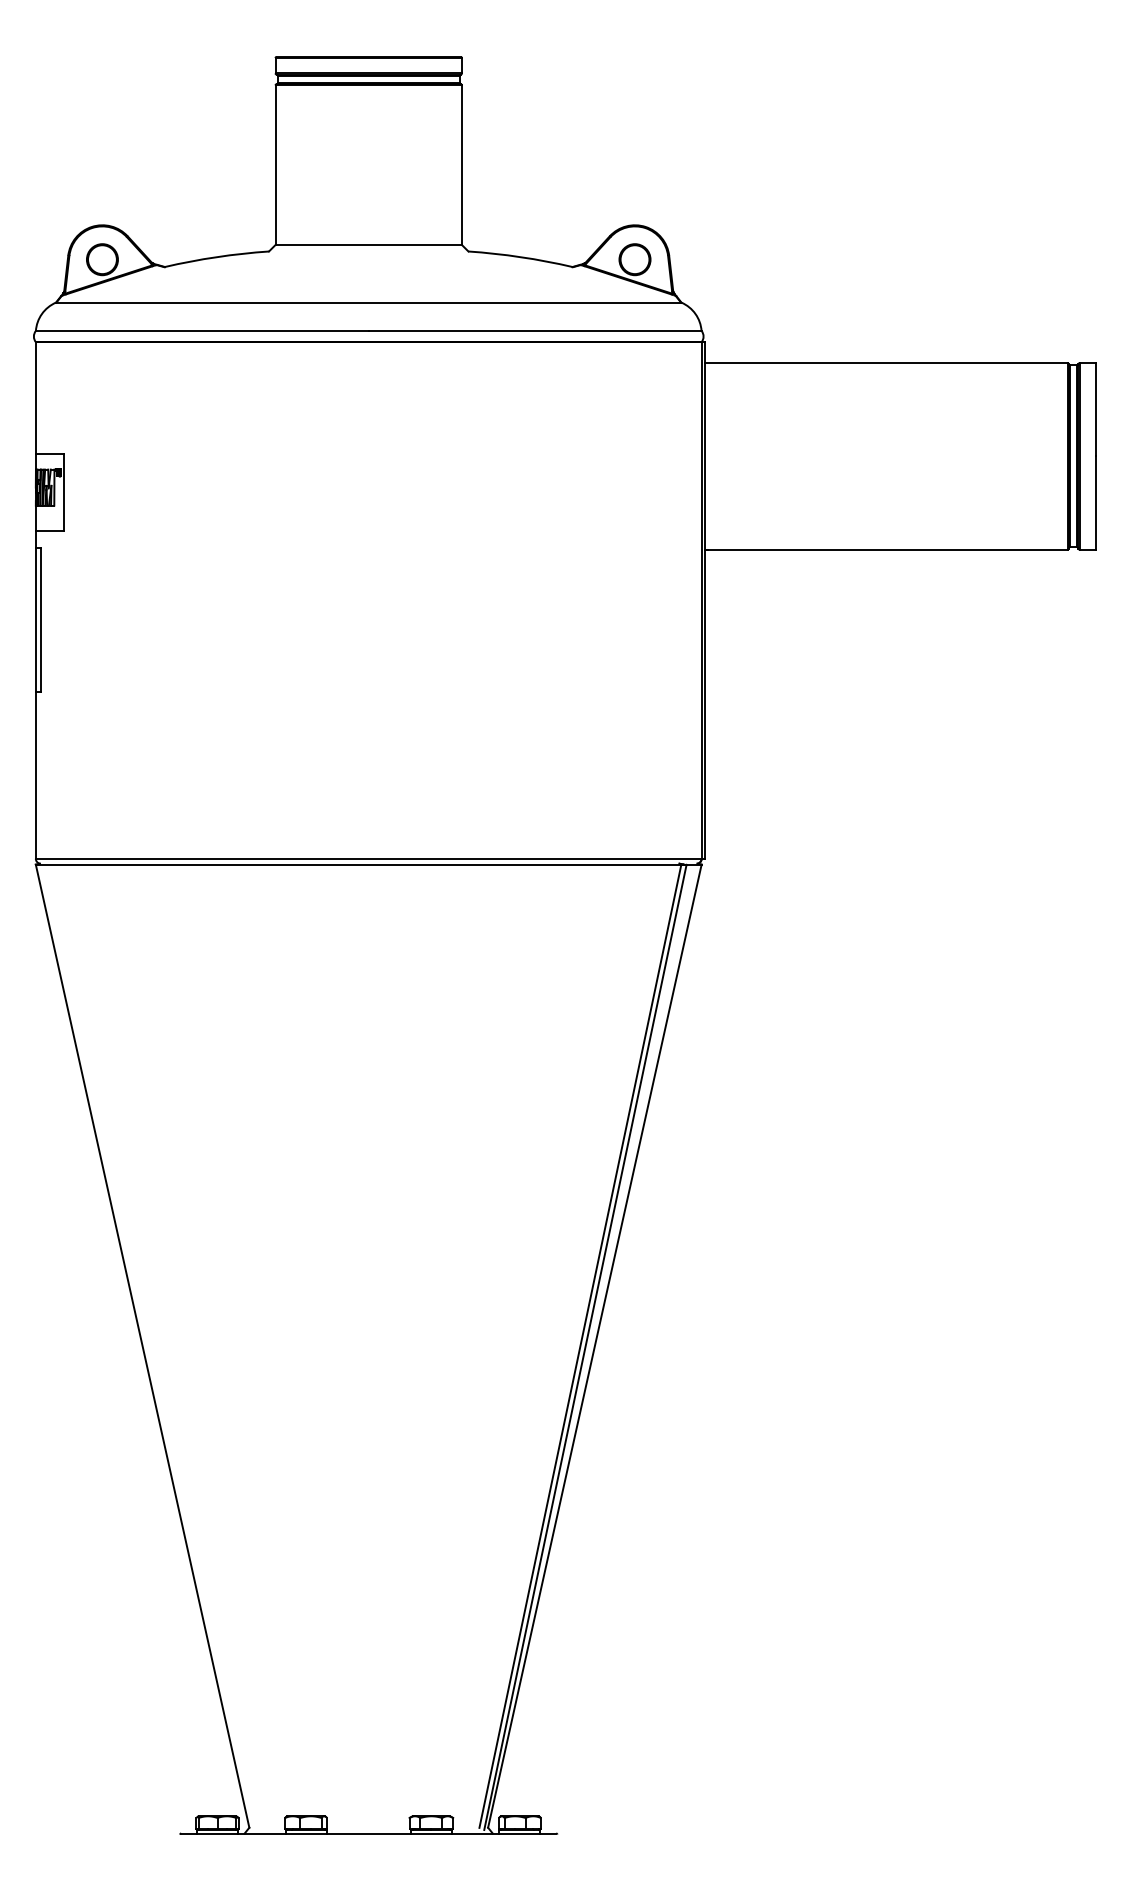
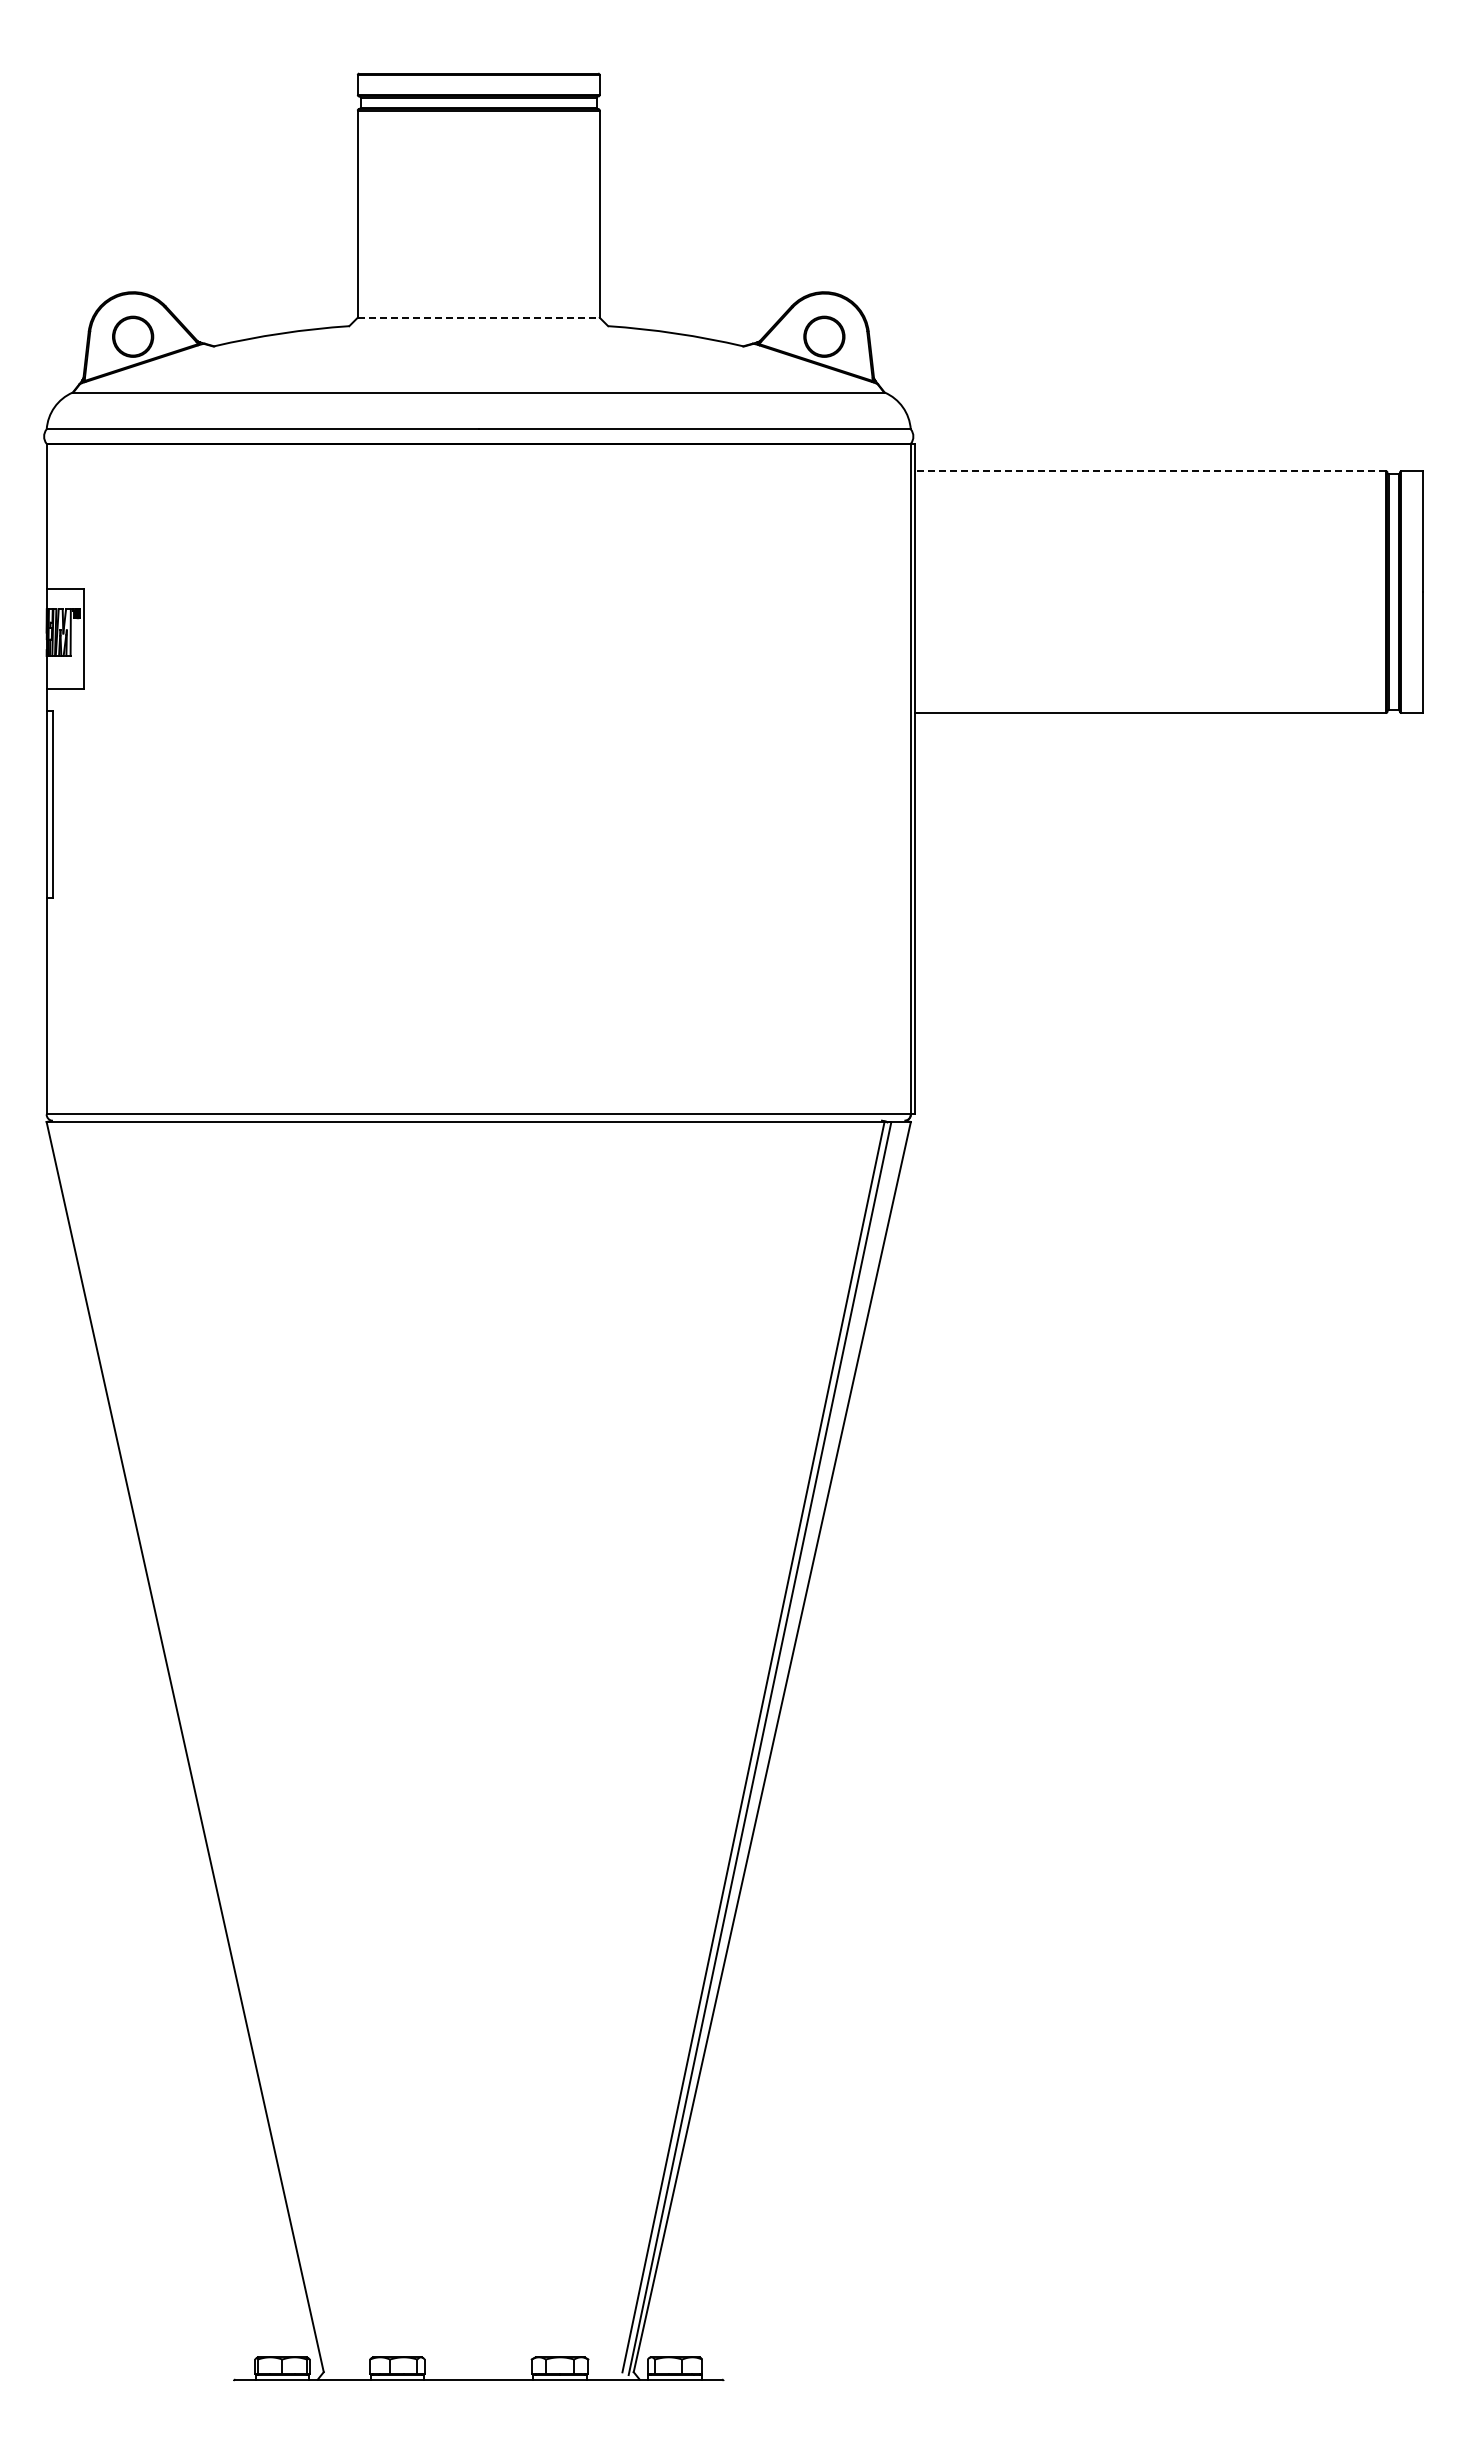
line: (368, 244) -> (478, 317), solid -> dashed
line: (886, 363) -> (1150, 471), solid -> dashed

